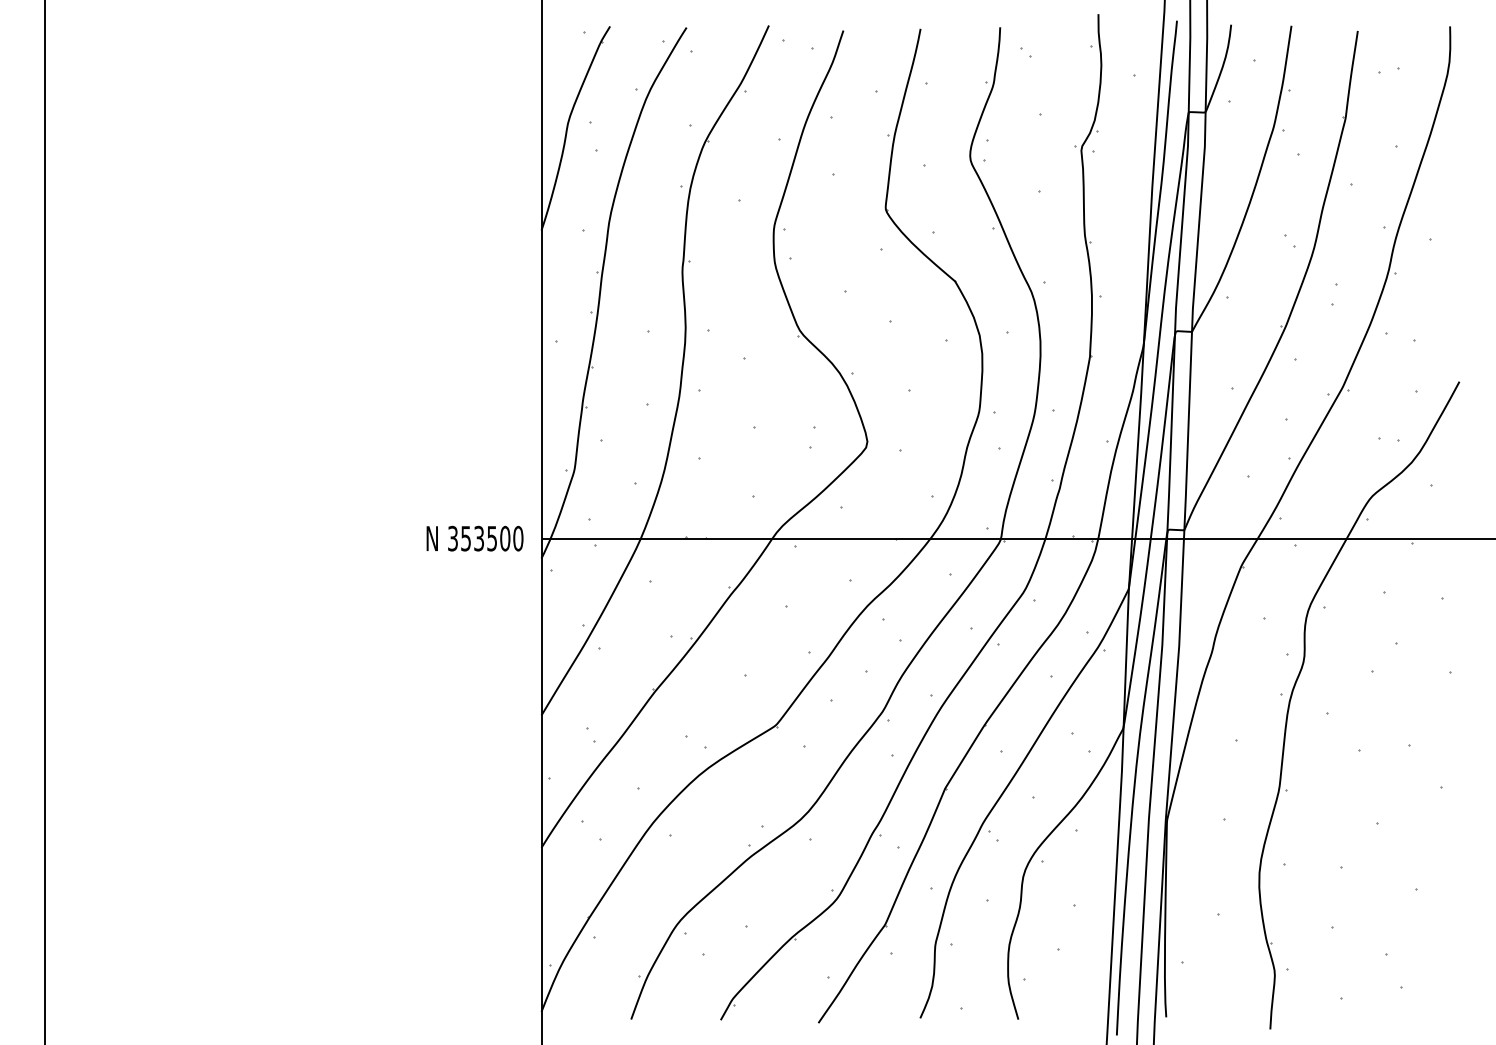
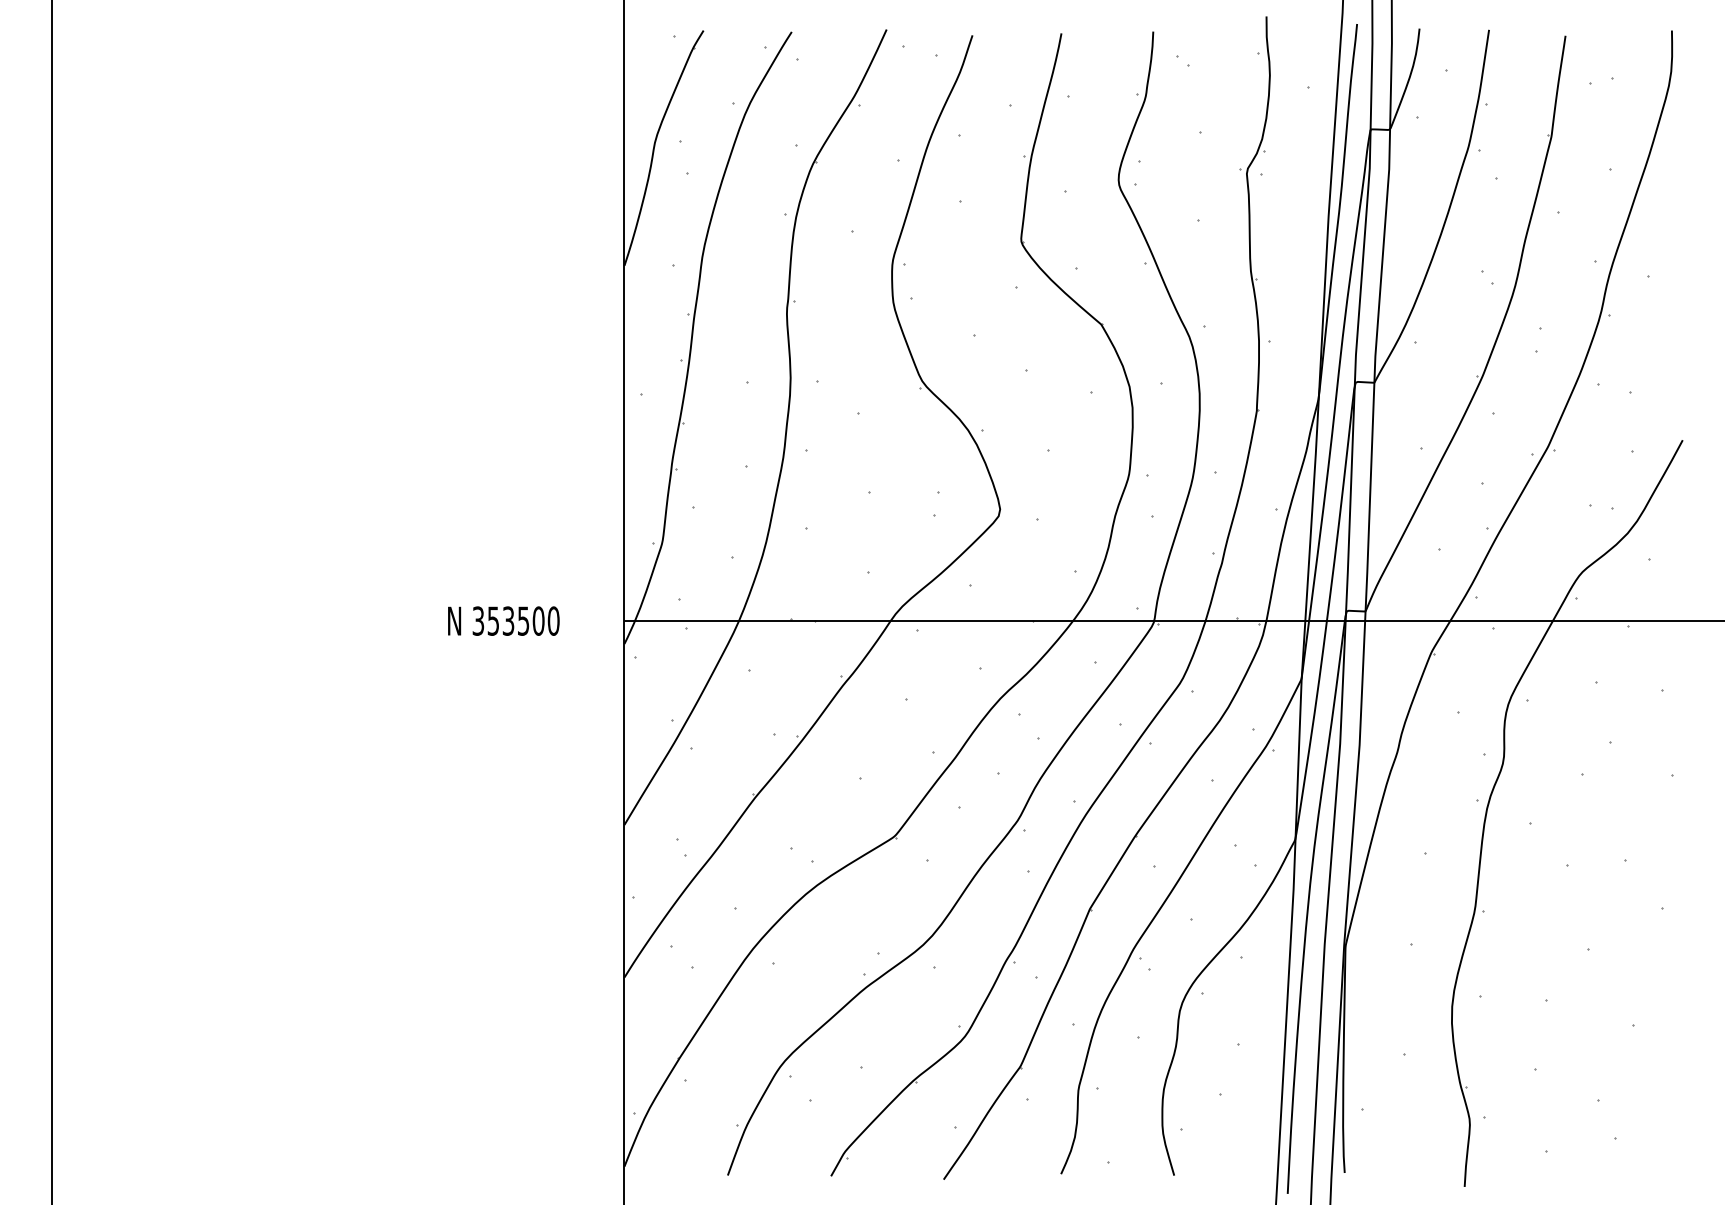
text: (474, 538) -> (503, 620), moved

